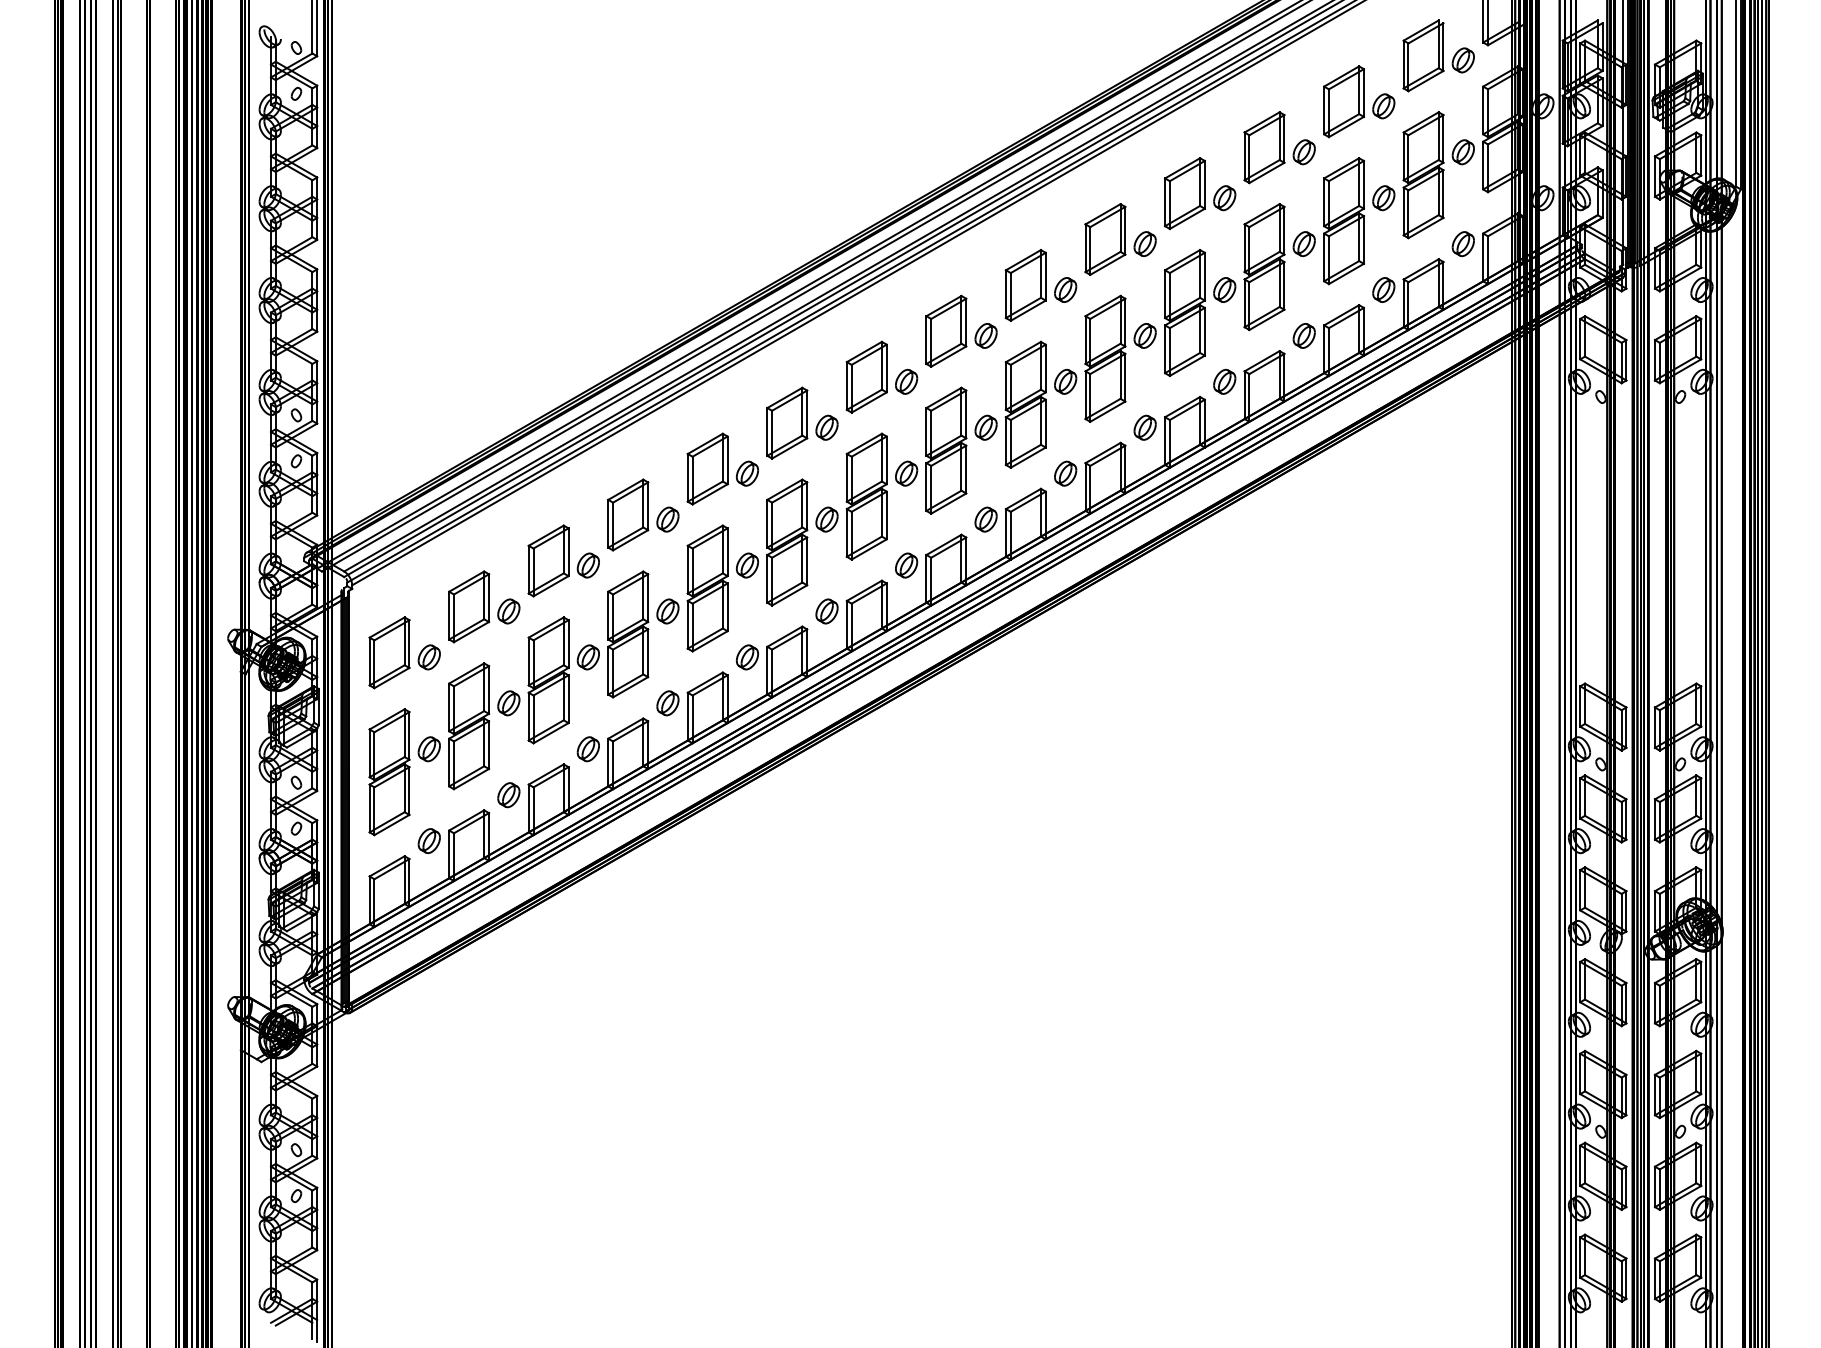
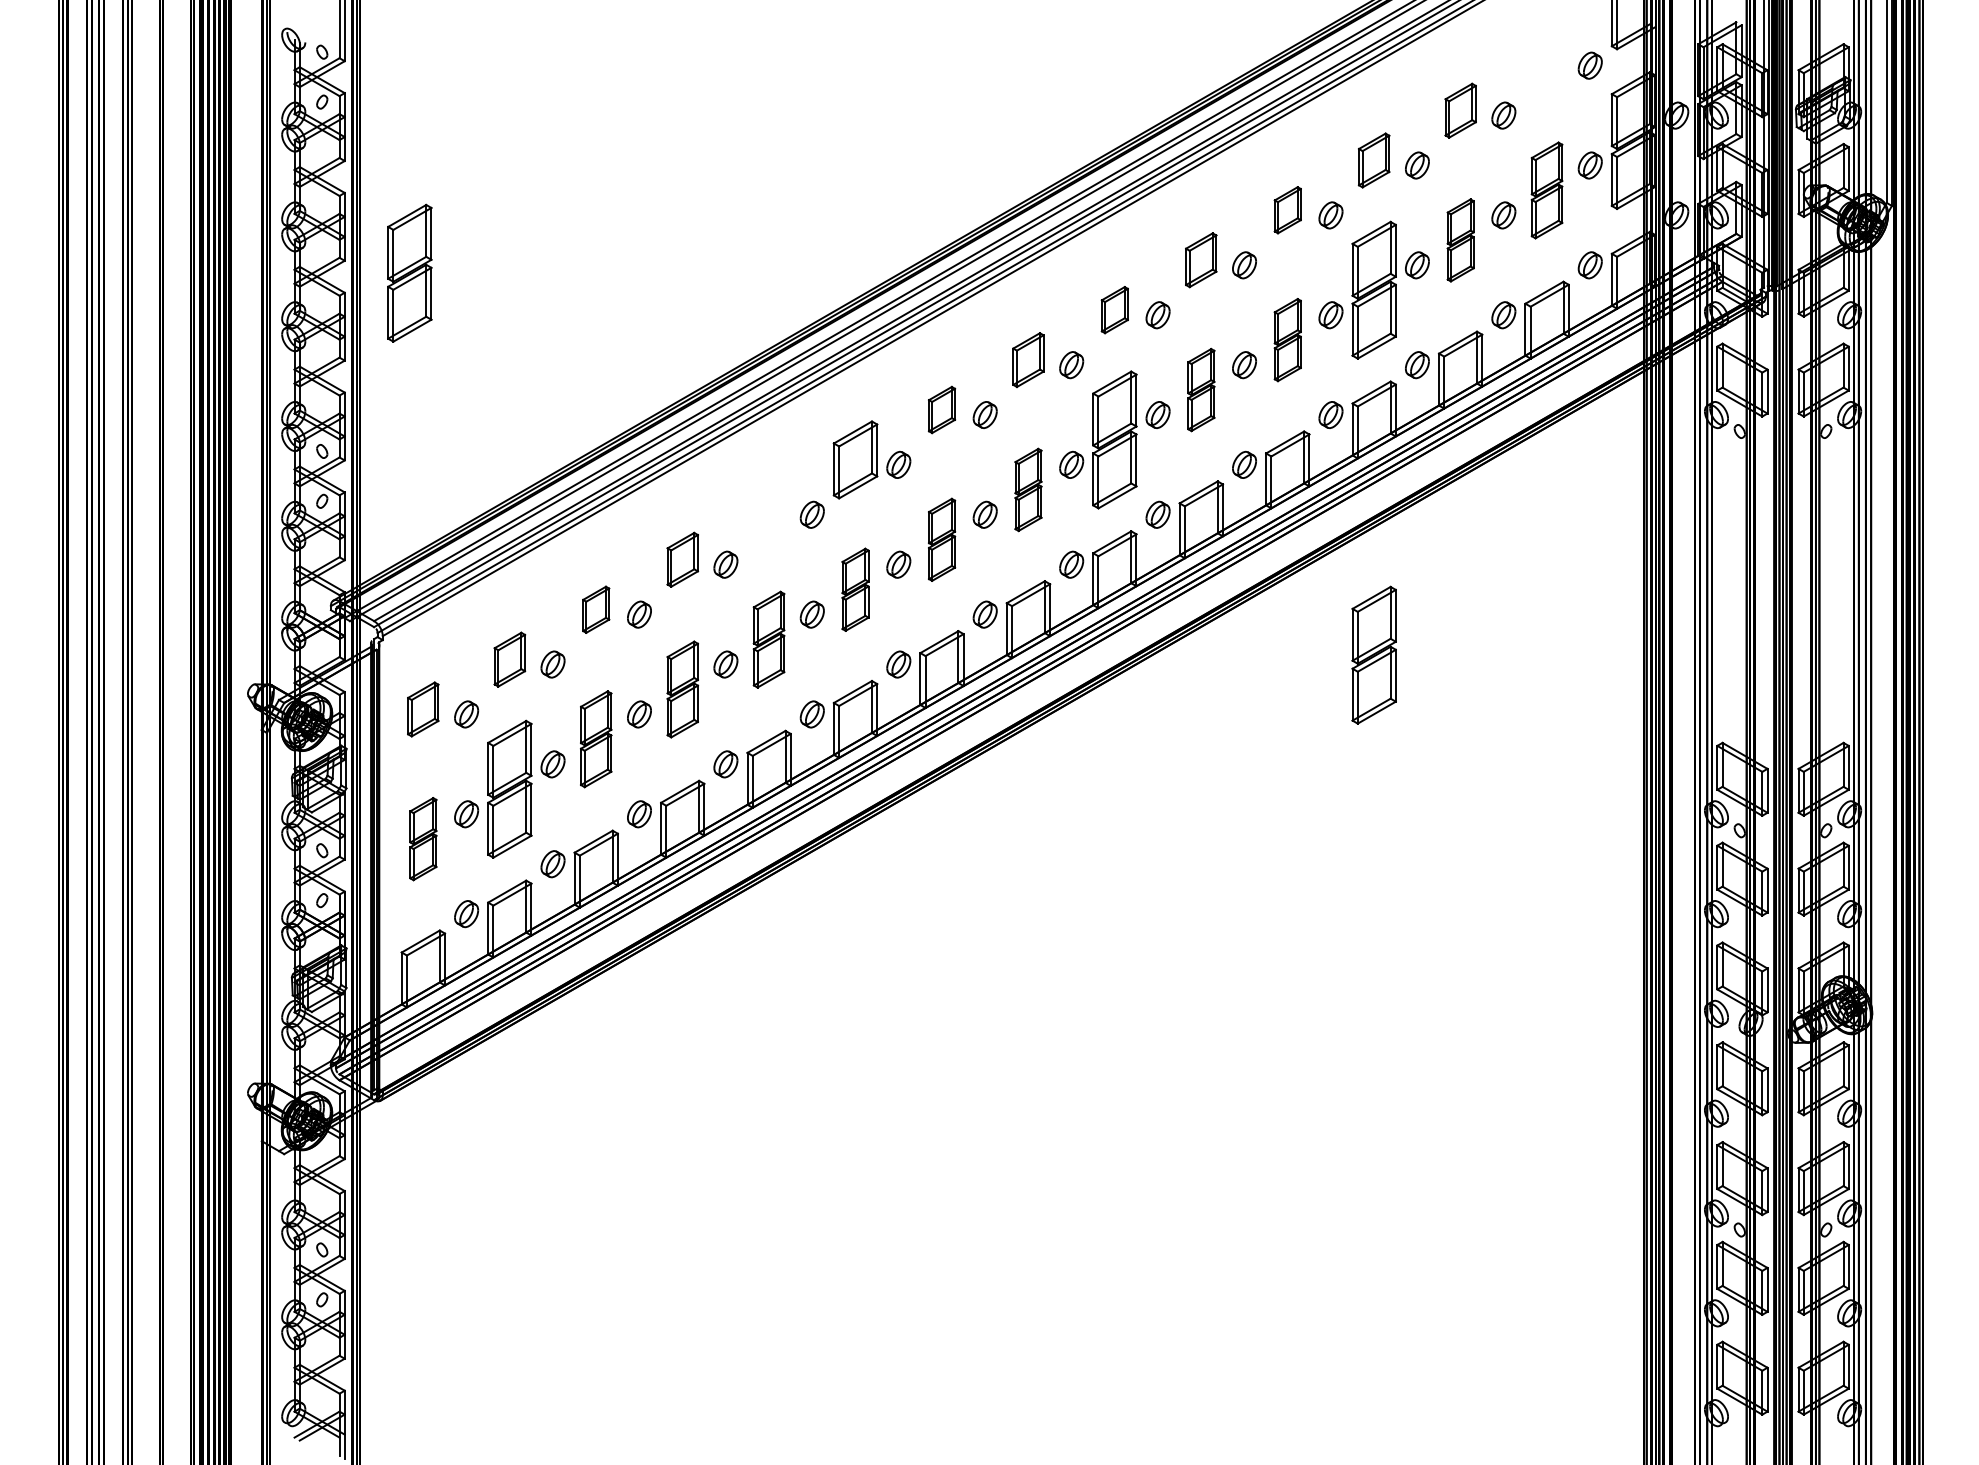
part: (1423, 55) -> (1546, 60), removed
part: (1343, 101) -> (1460, 110), size x0.7
part: (1263, 147) -> (1373, 160), size x0.7
part: (1423, 175) -> (1546, 190), size x0.7
part: (1184, 192) -> (1287, 209), size x0.6
part: (1343, 221) -> (1460, 240), size x0.6
part: (1104, 238) -> (1200, 259), size x0.7
part: (376, 250) -> (409, 272), added
part: (1025, 284) -> (1114, 309), size x0.6
part: (1184, 312) -> (1287, 339), size x0.6
part: (946, 330) -> (1028, 359), size x0.7
part: (1105, 358) -> (1201, 389), size x0.6
part: (866, 376) -> (941, 409), size x0.6
part: (946, 450) -> (1028, 489), size x0.6
part: (707, 468) -> (768, 509), removed
part: (866, 496) -> (941, 539), size x0.6
part: (627, 514) -> (682, 559), size x0.7
part: (787, 542) -> (855, 589), size x0.6
part: (547, 560) -> (595, 609), size x0.6
part: (707, 588) -> (768, 639), size x0.7
part: (1263, 602) -> (1373, 654), added
part: (468, 606) -> (509, 659), size x0.7
part: (627, 634) -> (682, 689), size x0.7
part: (388, 652) -> (422, 709), size x0.7
part: (547, 679) -> (595, 738), size x0.7
part: (389, 771) -> (423, 838), size x0.6

